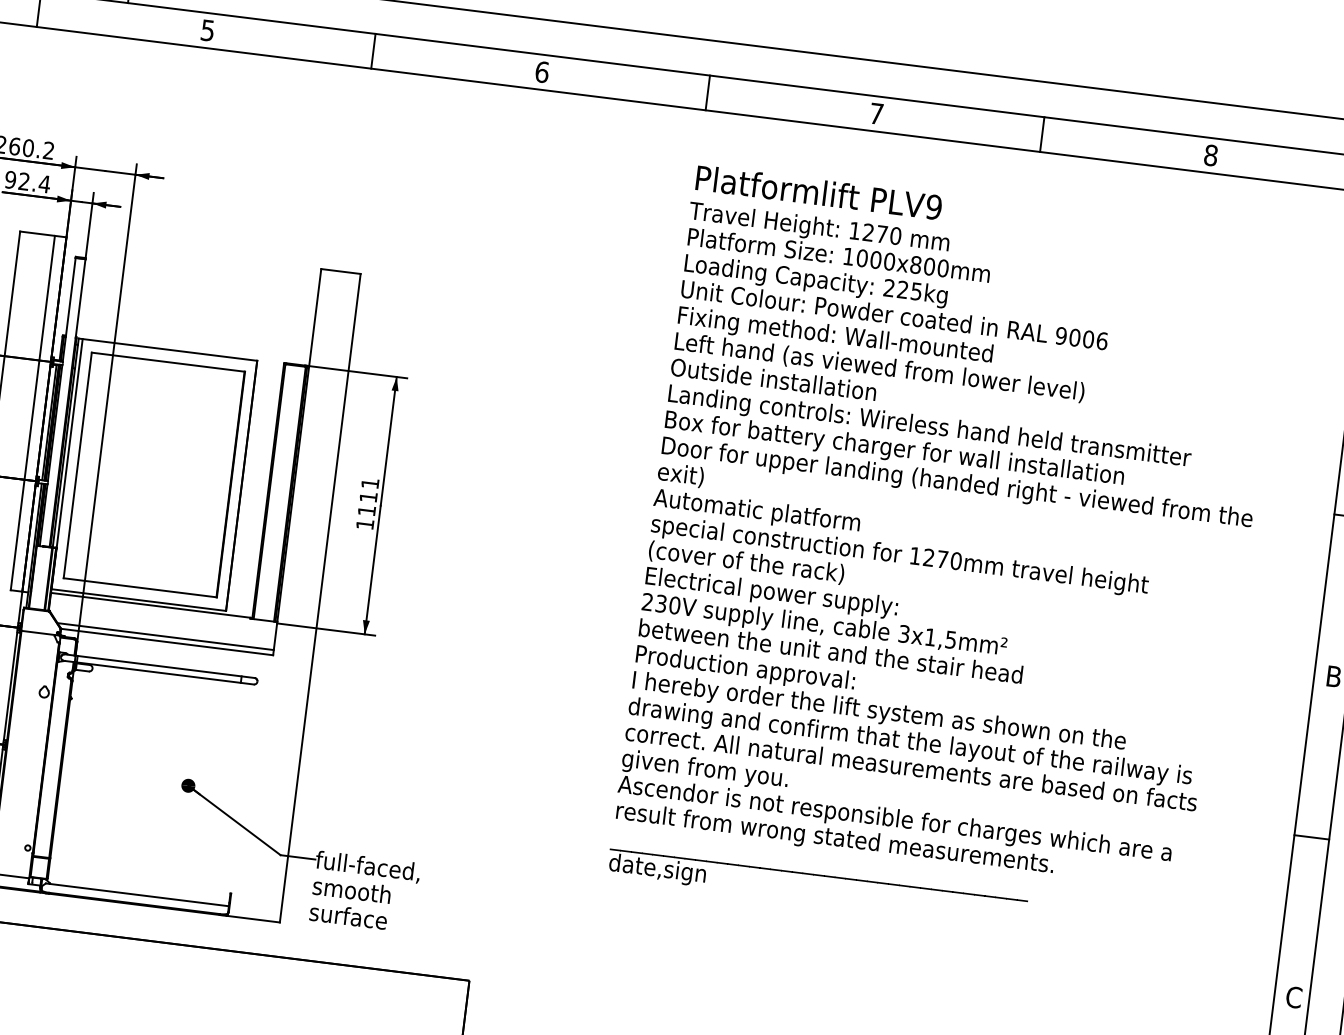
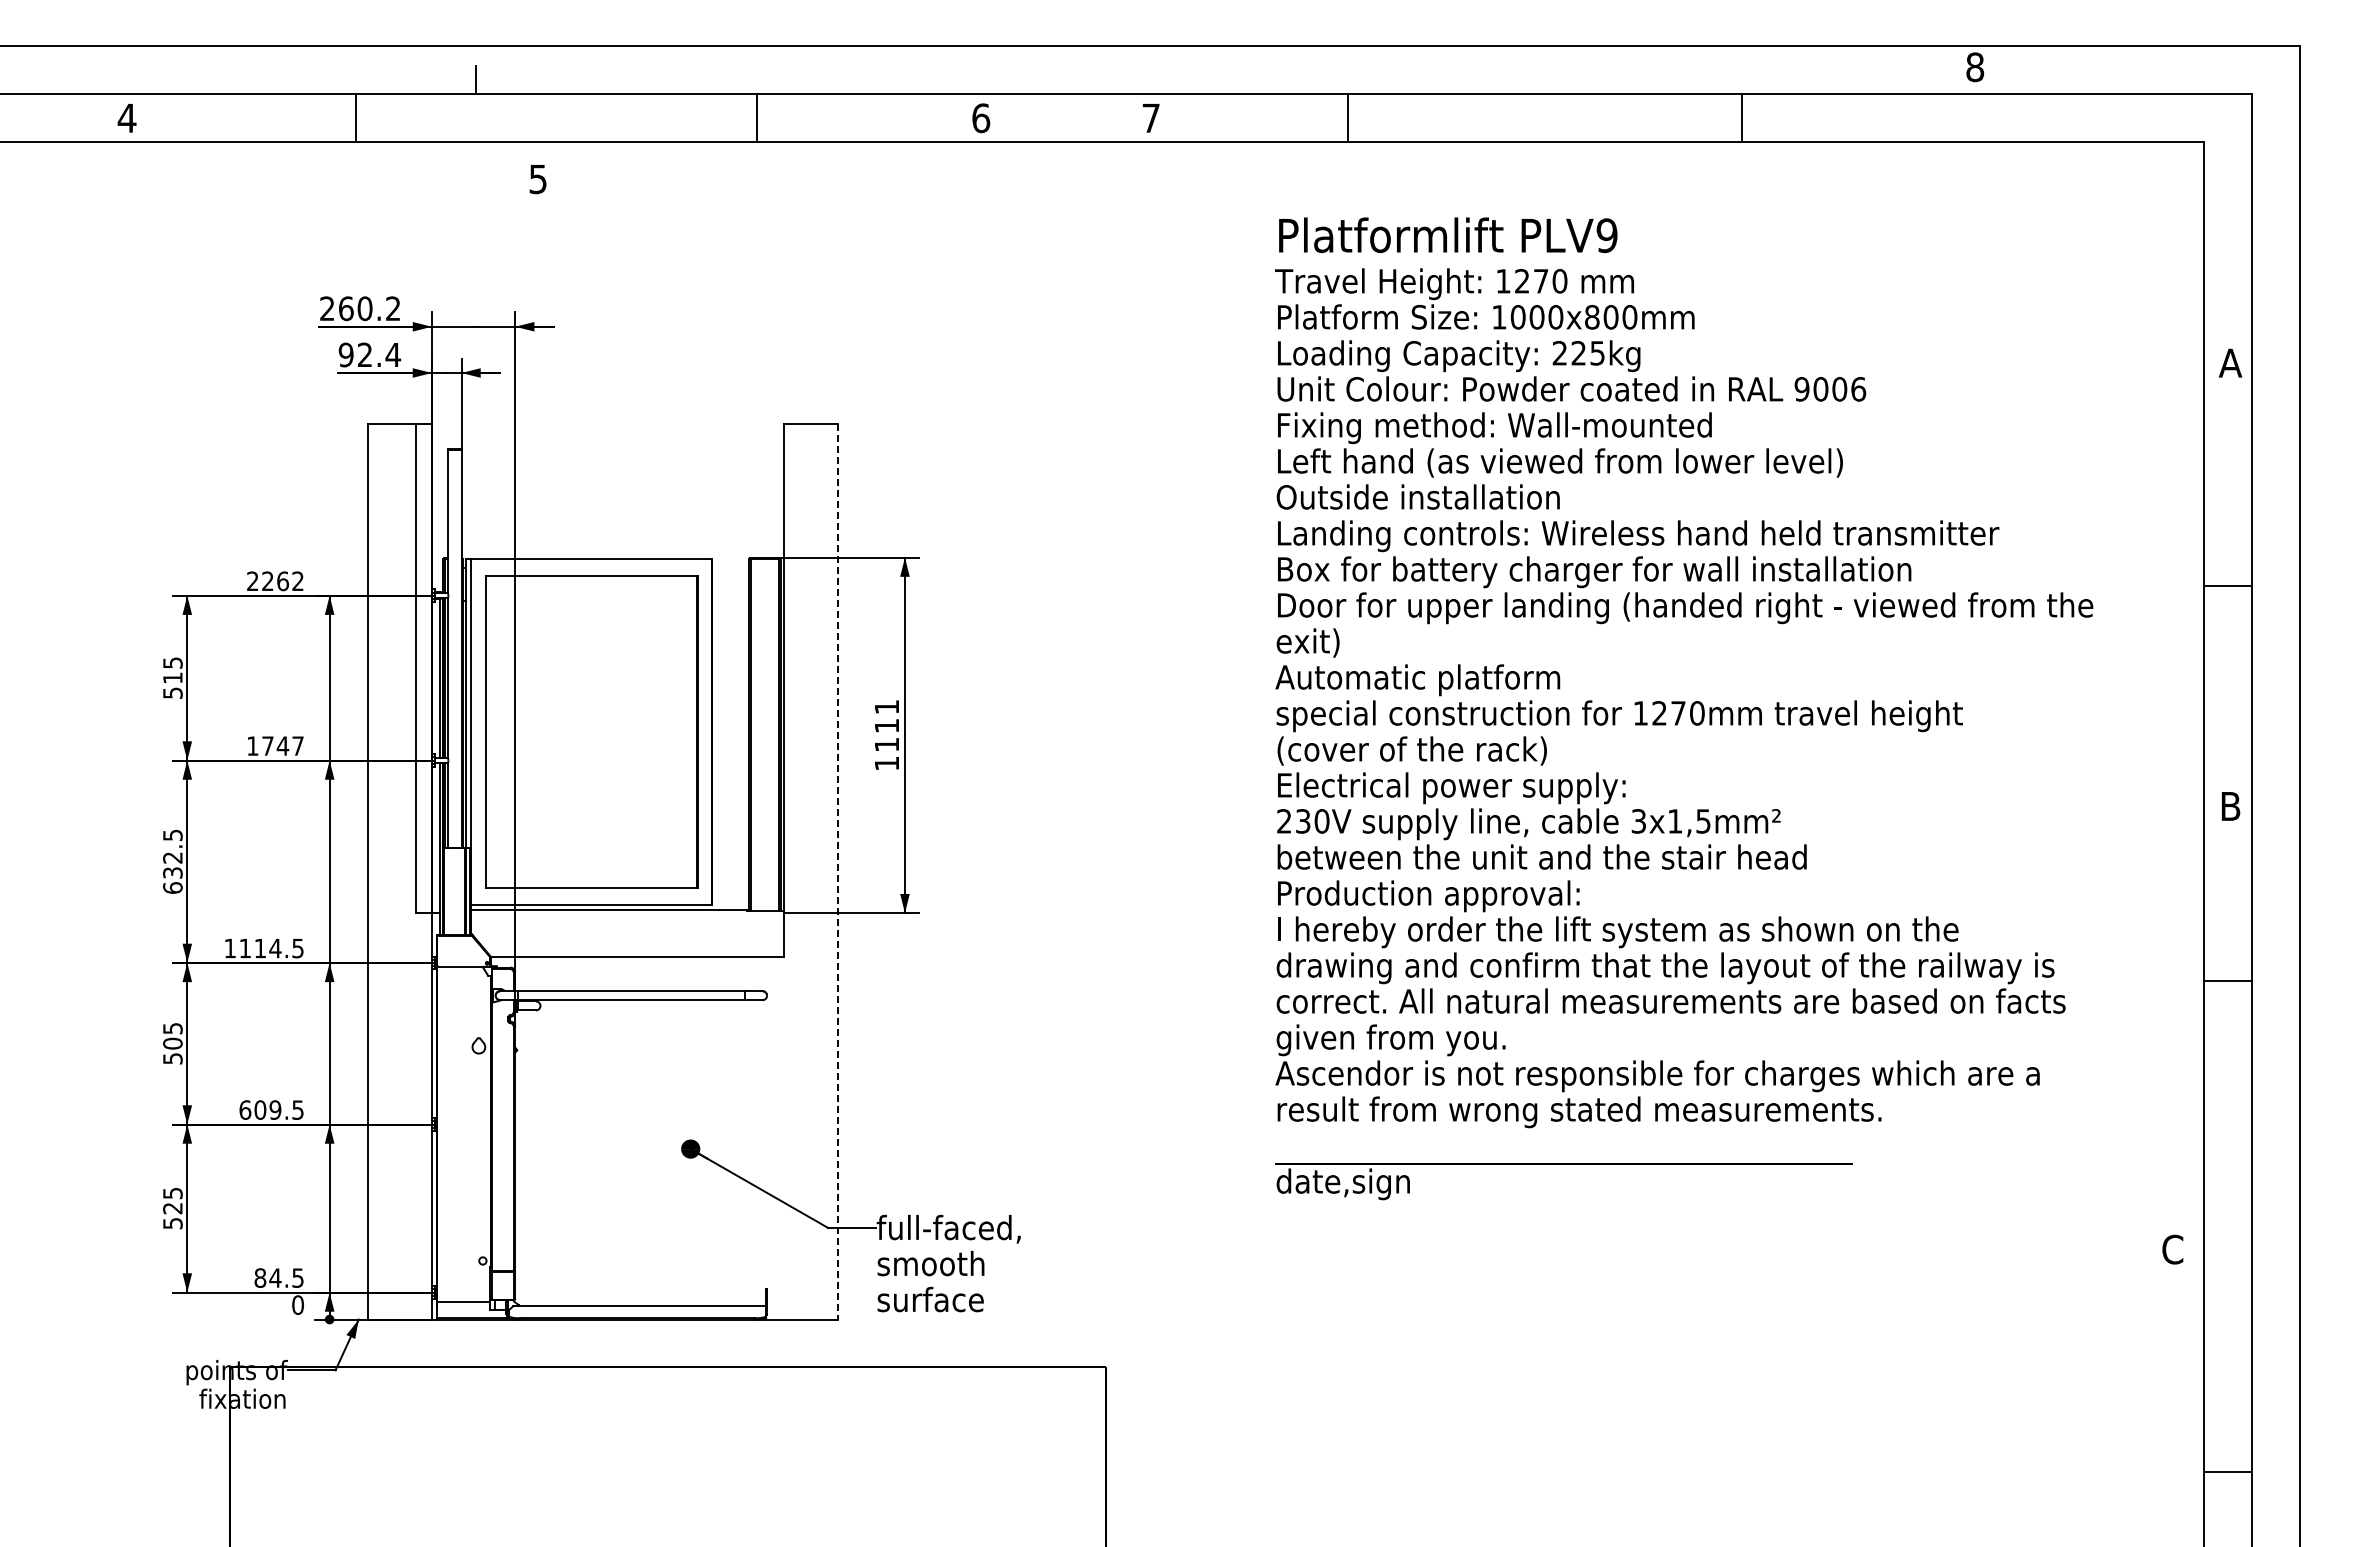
text: (207, 30) -> (537, 179), moved
line: (373, 51) -> (756, 118), moved
text: (542, 72) -> (981, 118), moved
line: (708, 93) -> (1348, 118), moved
text: (876, 113) -> (1150, 118), moved
text: (1211, 155) -> (1975, 67), moved
line: (320, 598) -> (838, 871), solid -> dashed
line: (165, 636) -> (634, 949), removed
line: (1311, 837) -> (2227, 980), moved
text: (1293, 997) -> (2172, 1249), moved

